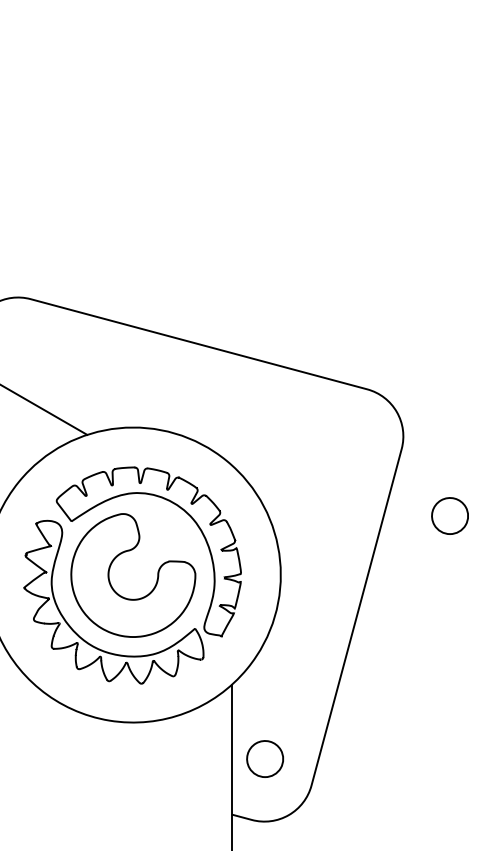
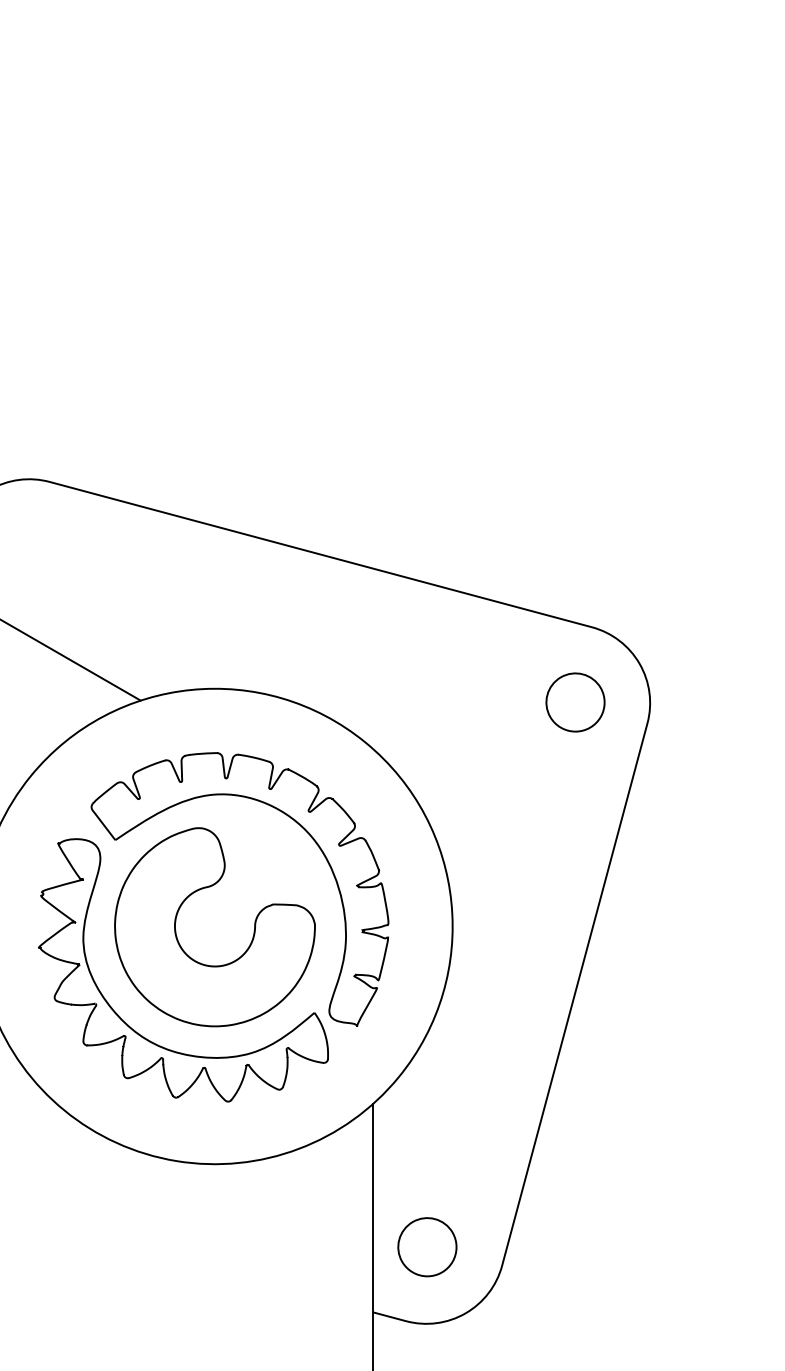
part: (449, 515) -> (574, 701), moved
part: (264, 758) -> (426, 1246), moved

